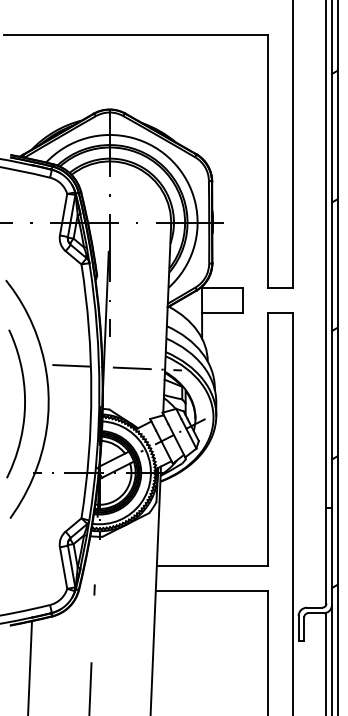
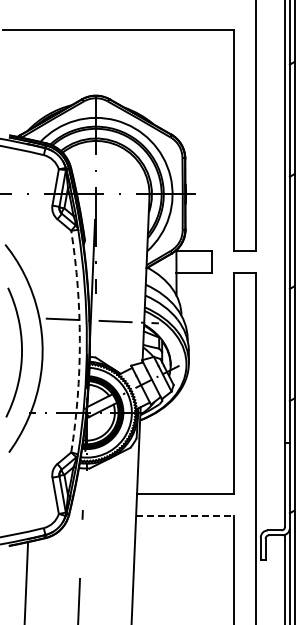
arc: (90, 391) -> (79, 341), solid -> dashed
line: (212, 590) -> (185, 515), solid -> dashed

